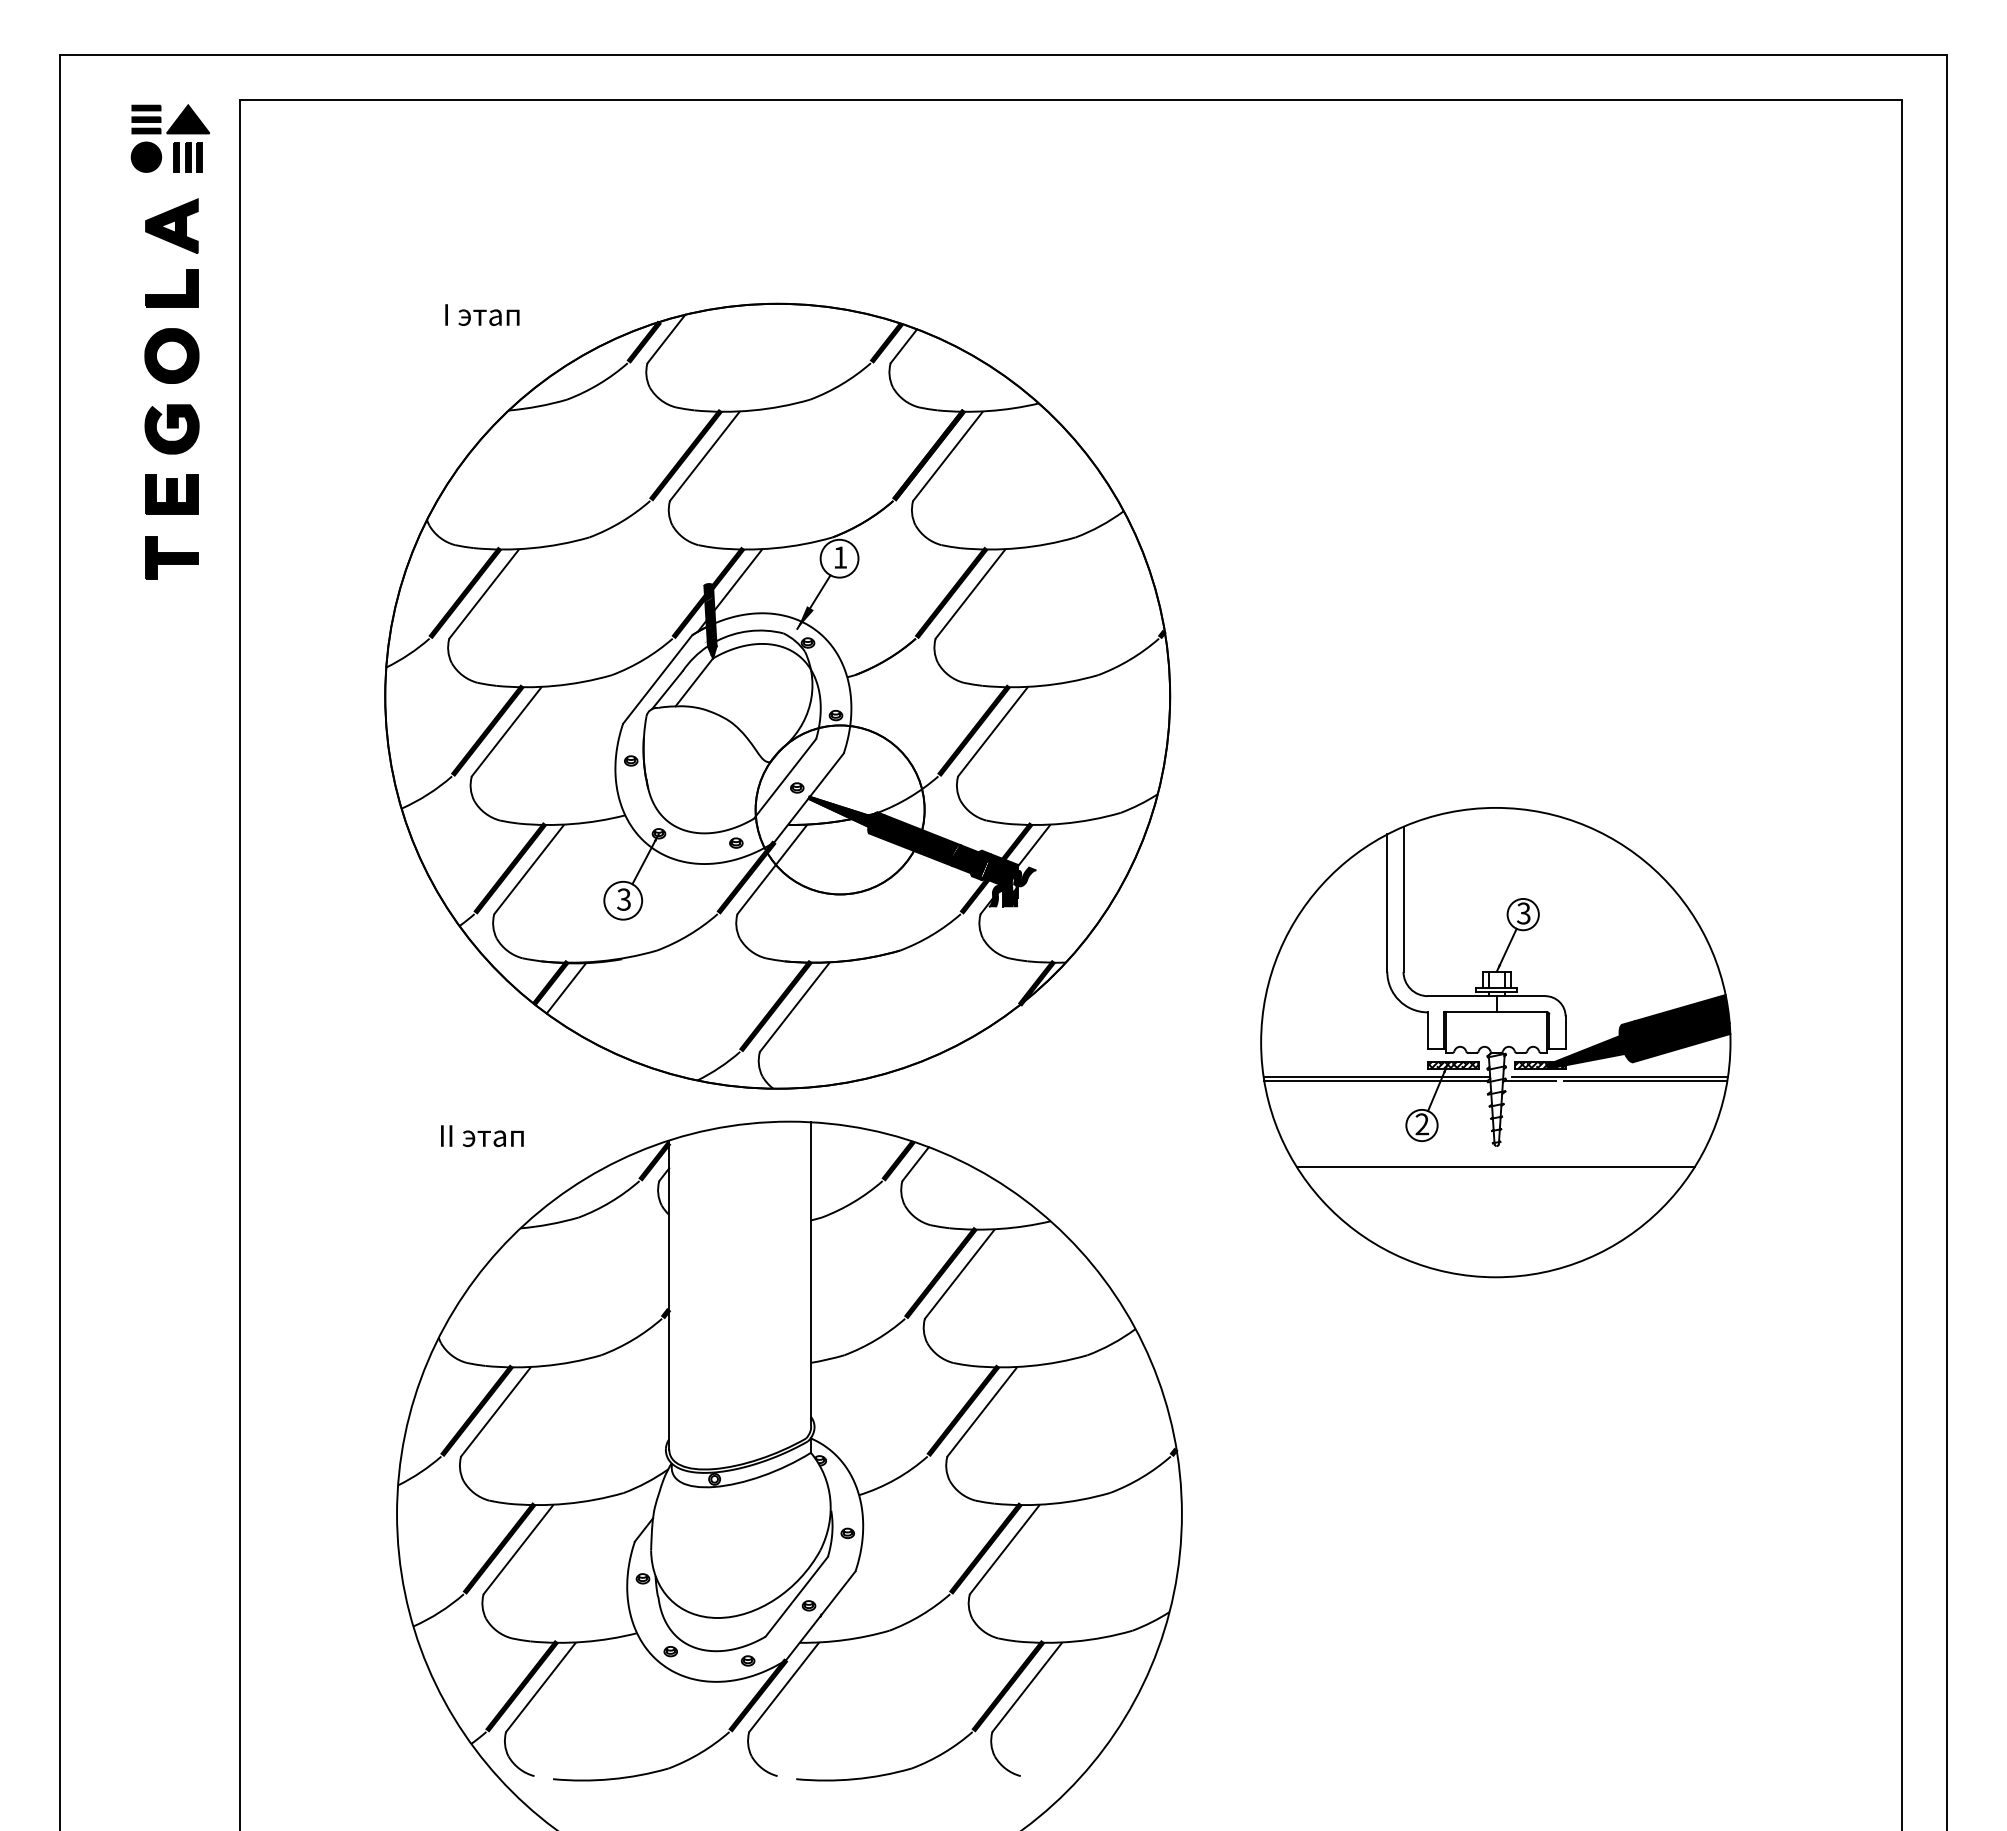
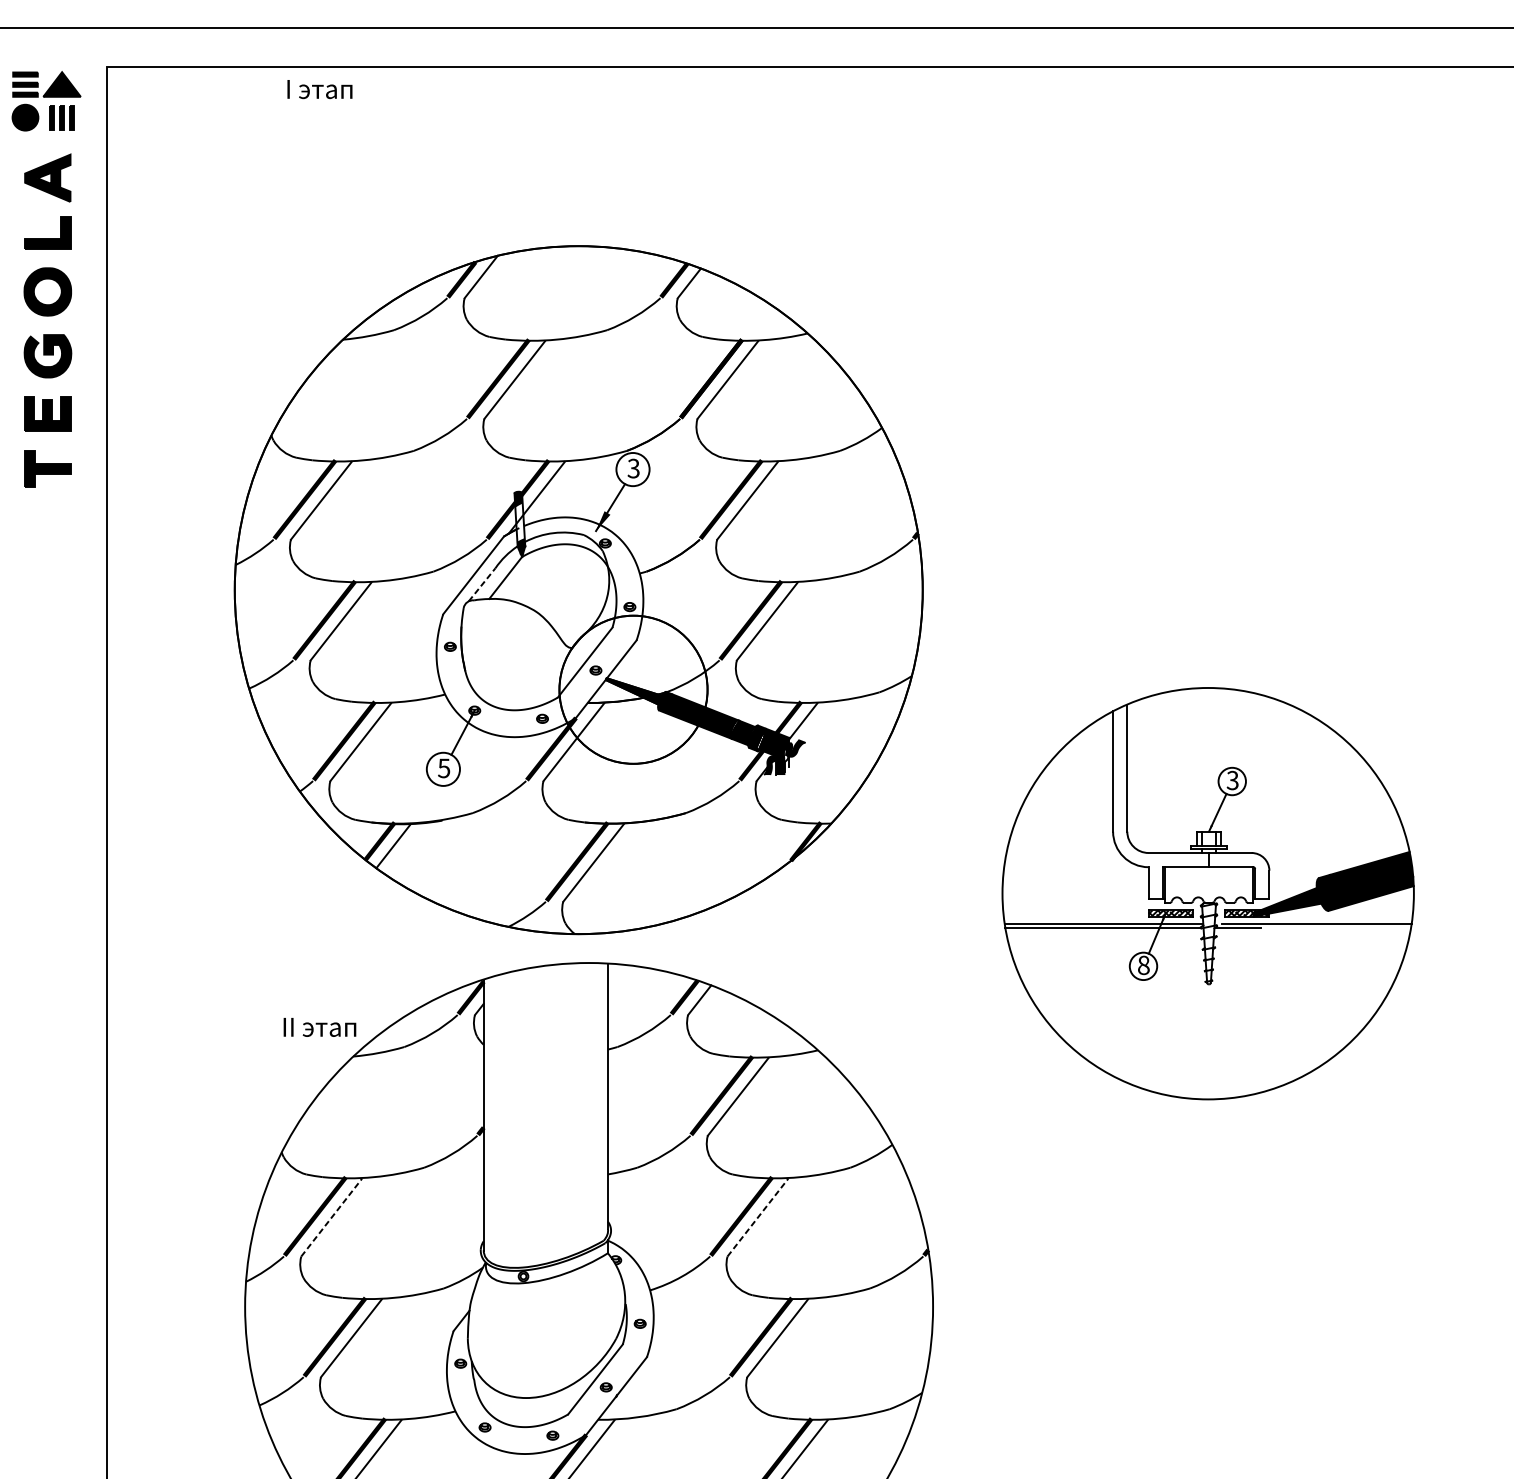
text: (482, 314) -> (320, 88), moved
text: (840, 557) -> (633, 468), 1 -> 3
fill: (710, 620) -> (519, 523), removed
line: (667, 689) -> (482, 584), solid -> dashed
fill: (1015, 895) -> (787, 764), removed
text: (623, 899) -> (443, 768), 3 -> 5
line: (1645, 1081) -> (1339, 927), removed
text: (1422, 1124) -> (1143, 965), 2 -> 8
text: (482, 1136) -> (320, 1027), moved
line: (1495, 1166) -> (1207, 1002), removed
line: (496, 1411) -> (332, 1217), solid -> dashed
line: (982, 1411) -> (758, 1217), solid -> dashed

